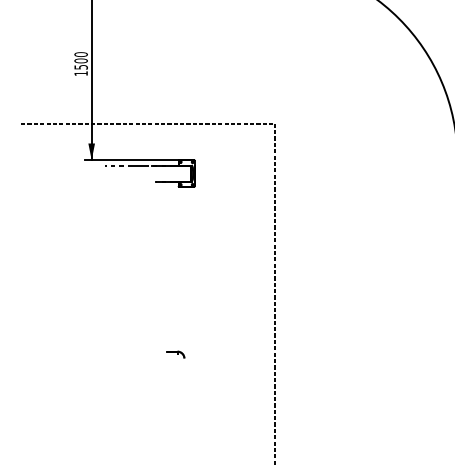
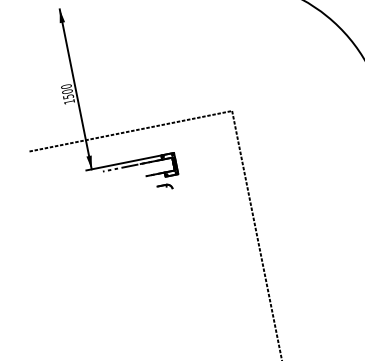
part: (175, 354) -> (165, 187), moved

